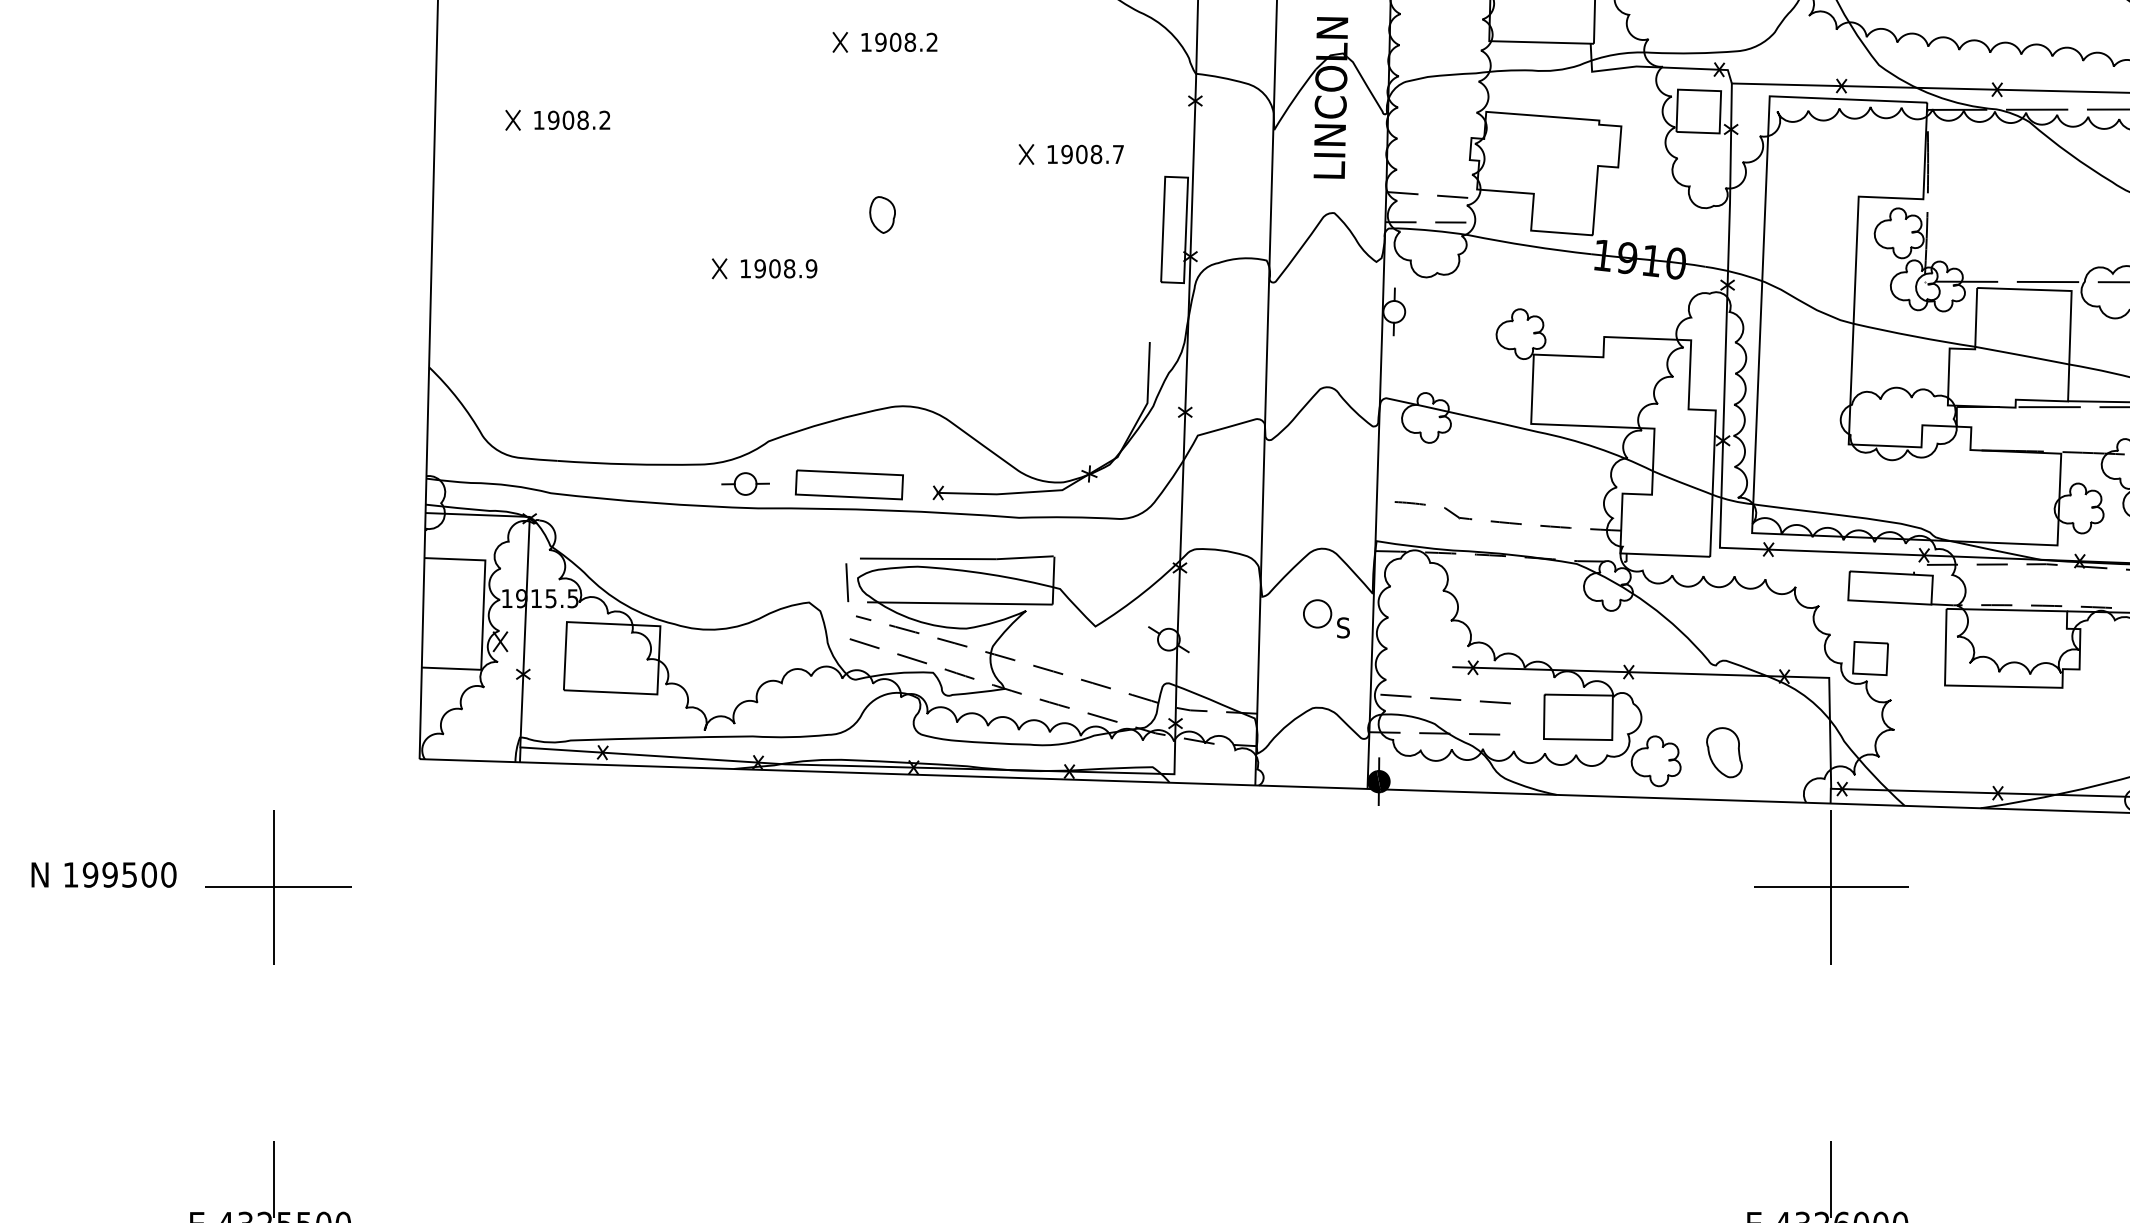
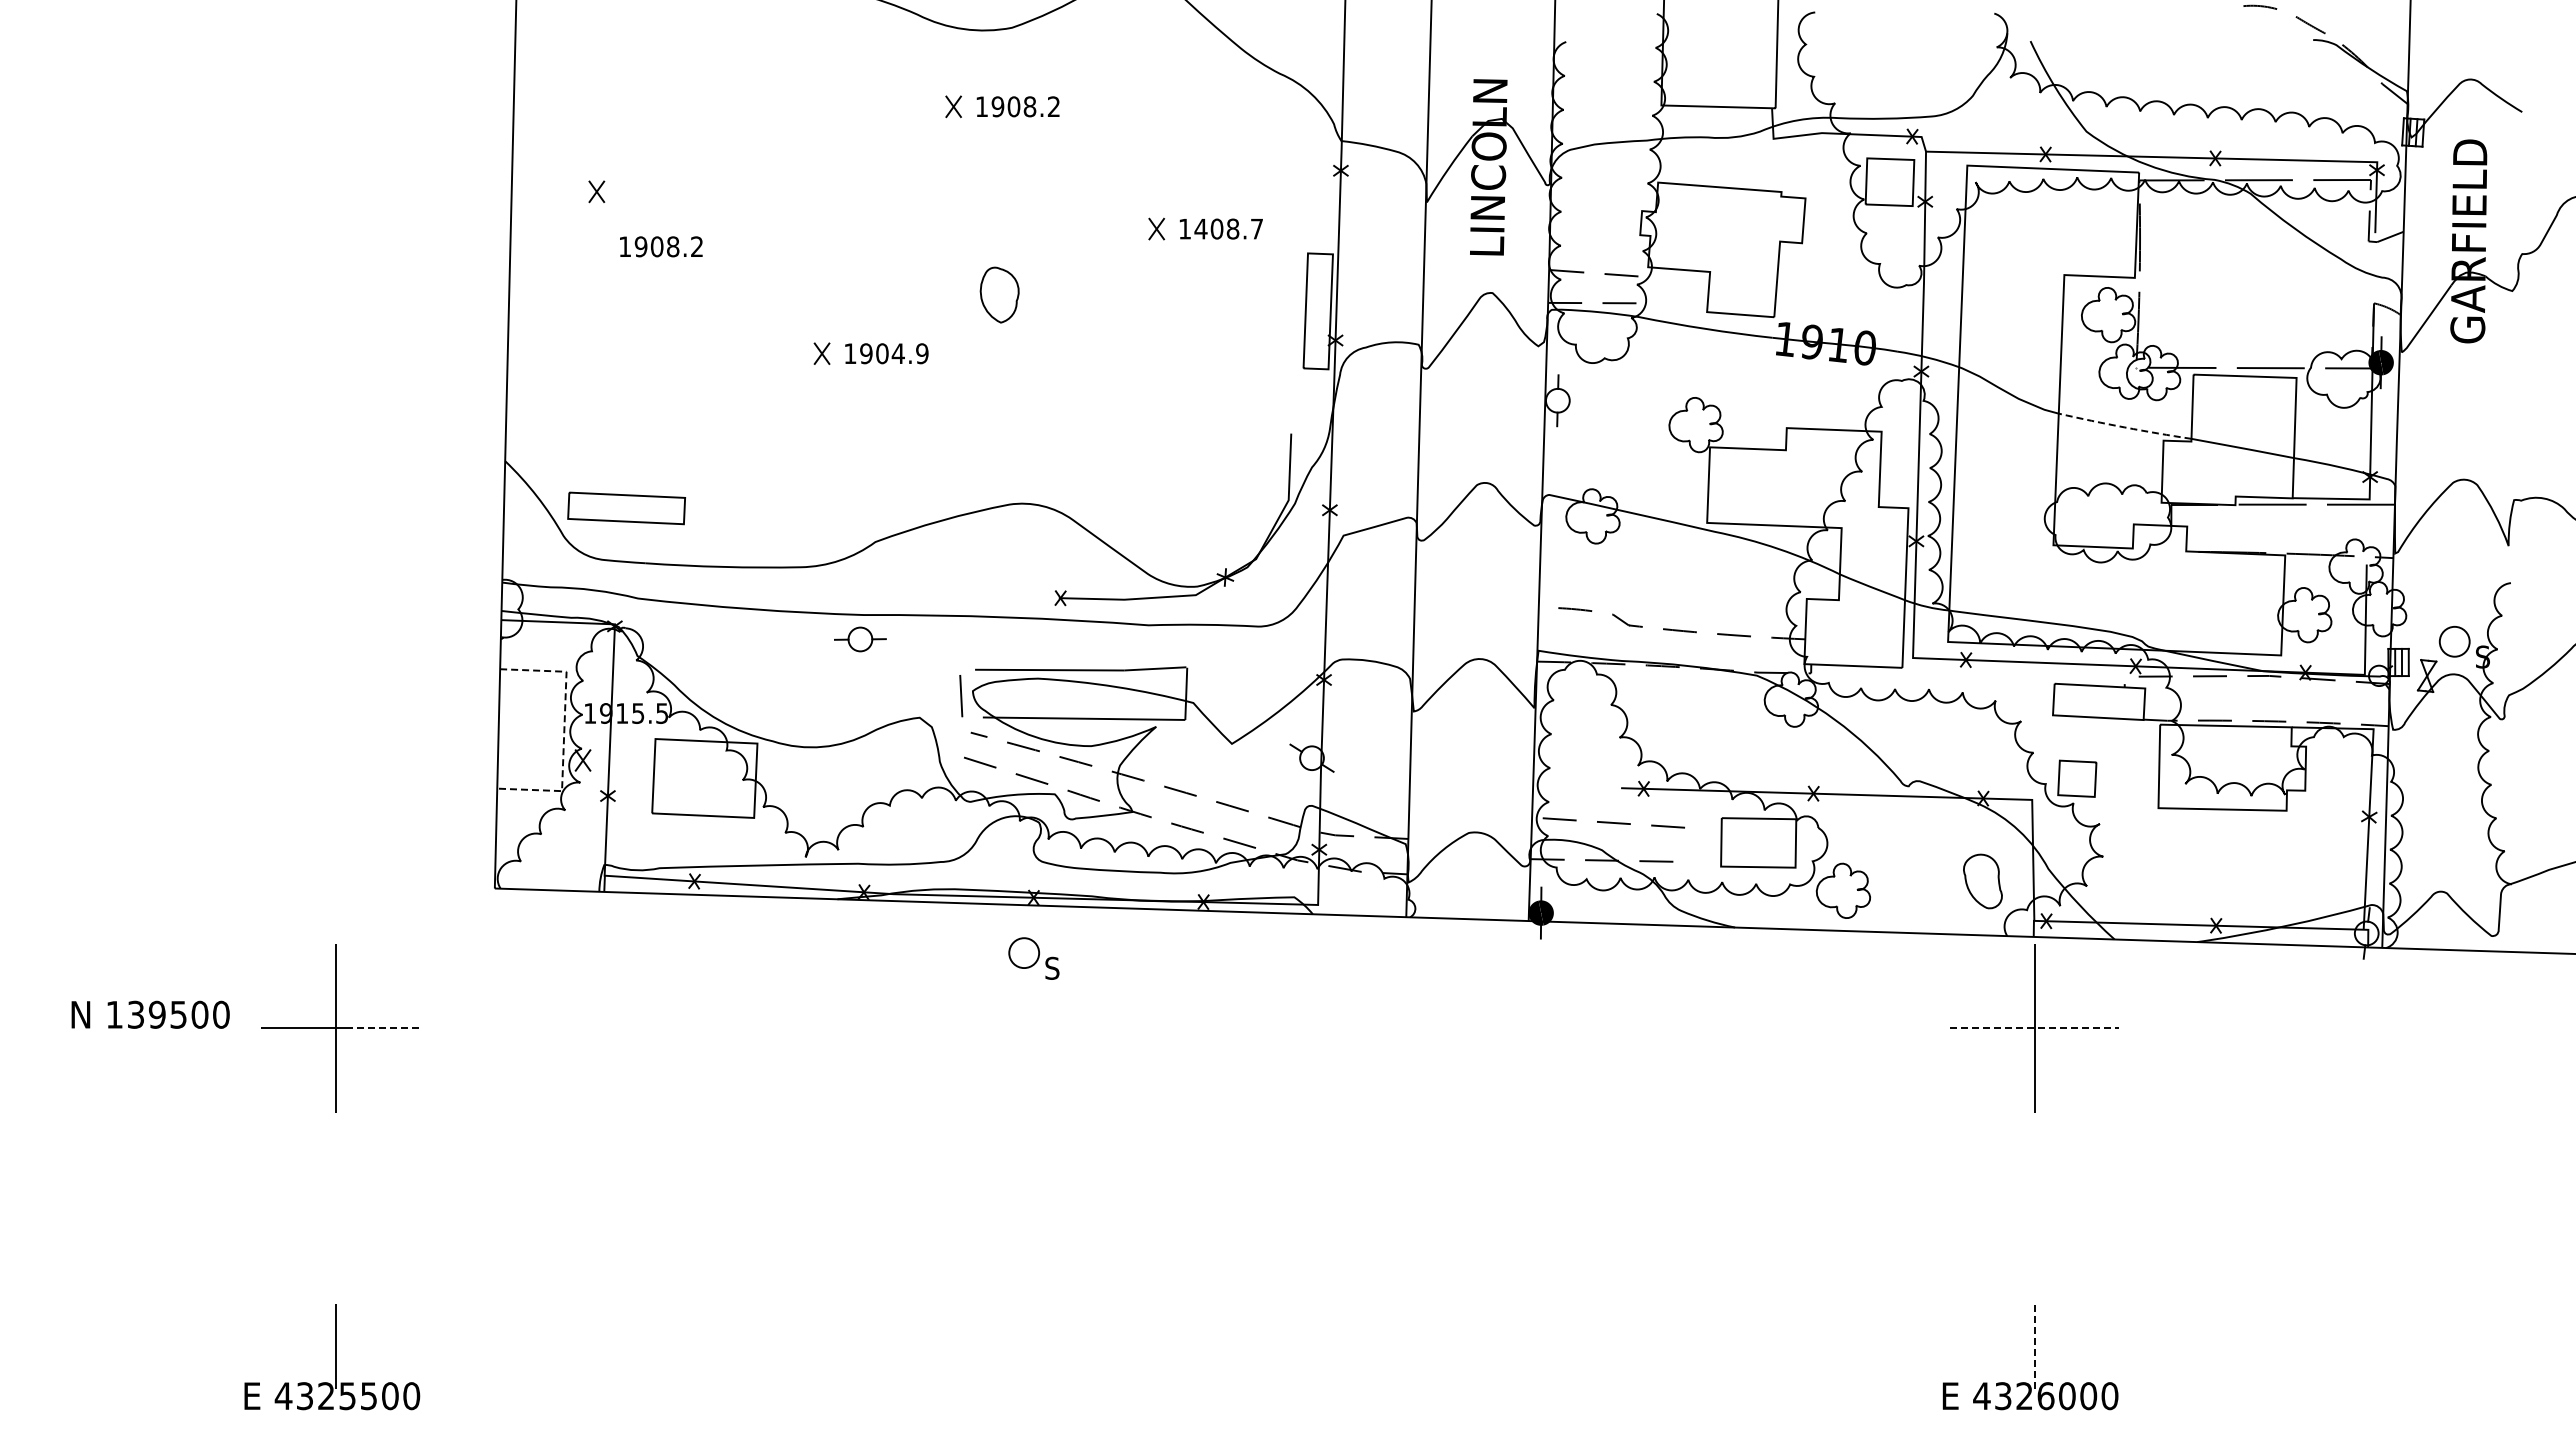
text: (572, 120) -> (661, 246), moved
text: (1066, 153) -> (1200, 228), 1908.7 -> 1408.7
part: (882, 214) -> (999, 294), size x1.4
text: (788, 268) -> (897, 353), 1908.9 -> 1904.9
line: (1913, 336) -> (2124, 427), solid -> dashed
part: (745, 484) -> (860, 639), moved
part: (849, 484) -> (626, 508), moved
line: (483, 614) -> (564, 730), solid -> dashed
part: (1326, 618) -> (1033, 958), moved
part: (1724, 752) -> (1982, 881), moved
text: (90, 874) -> (135, 1014), 199500 -> 139500
line: (318, 887) -> (384, 1028), solid -> dashed
line: (1831, 887) -> (2034, 1028), solid -> dashed
line: (1831, 1179) -> (2034, 1346), solid -> dashed

